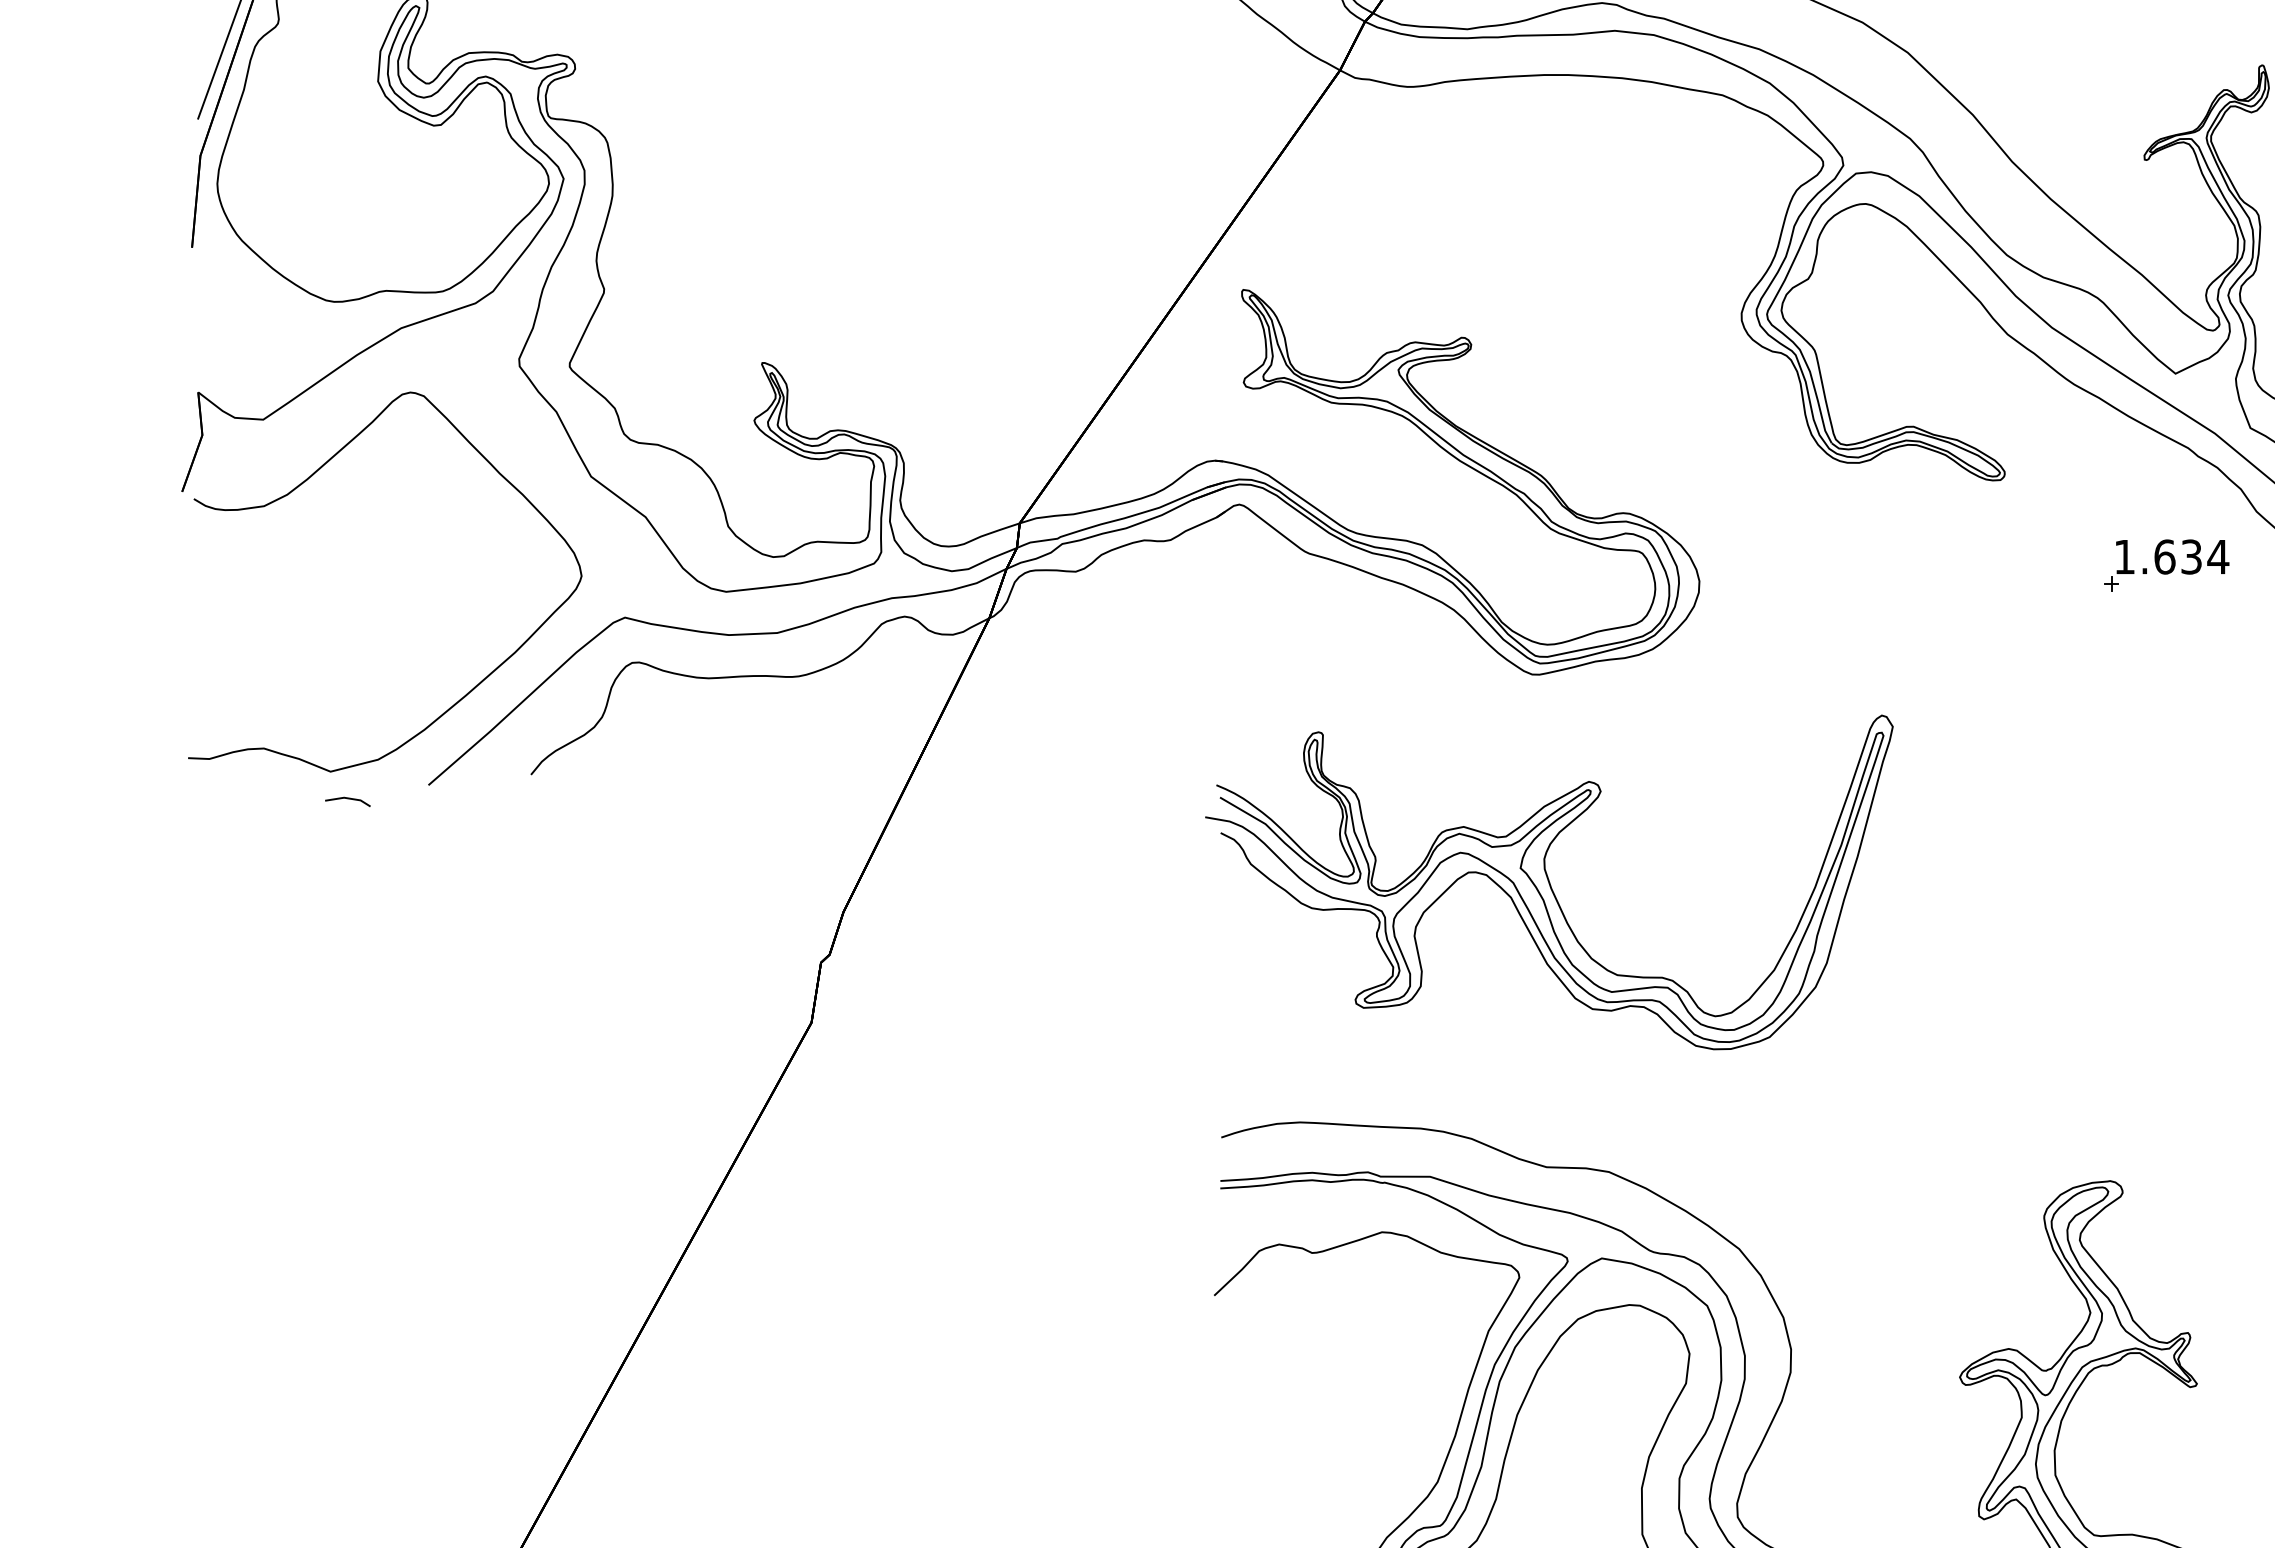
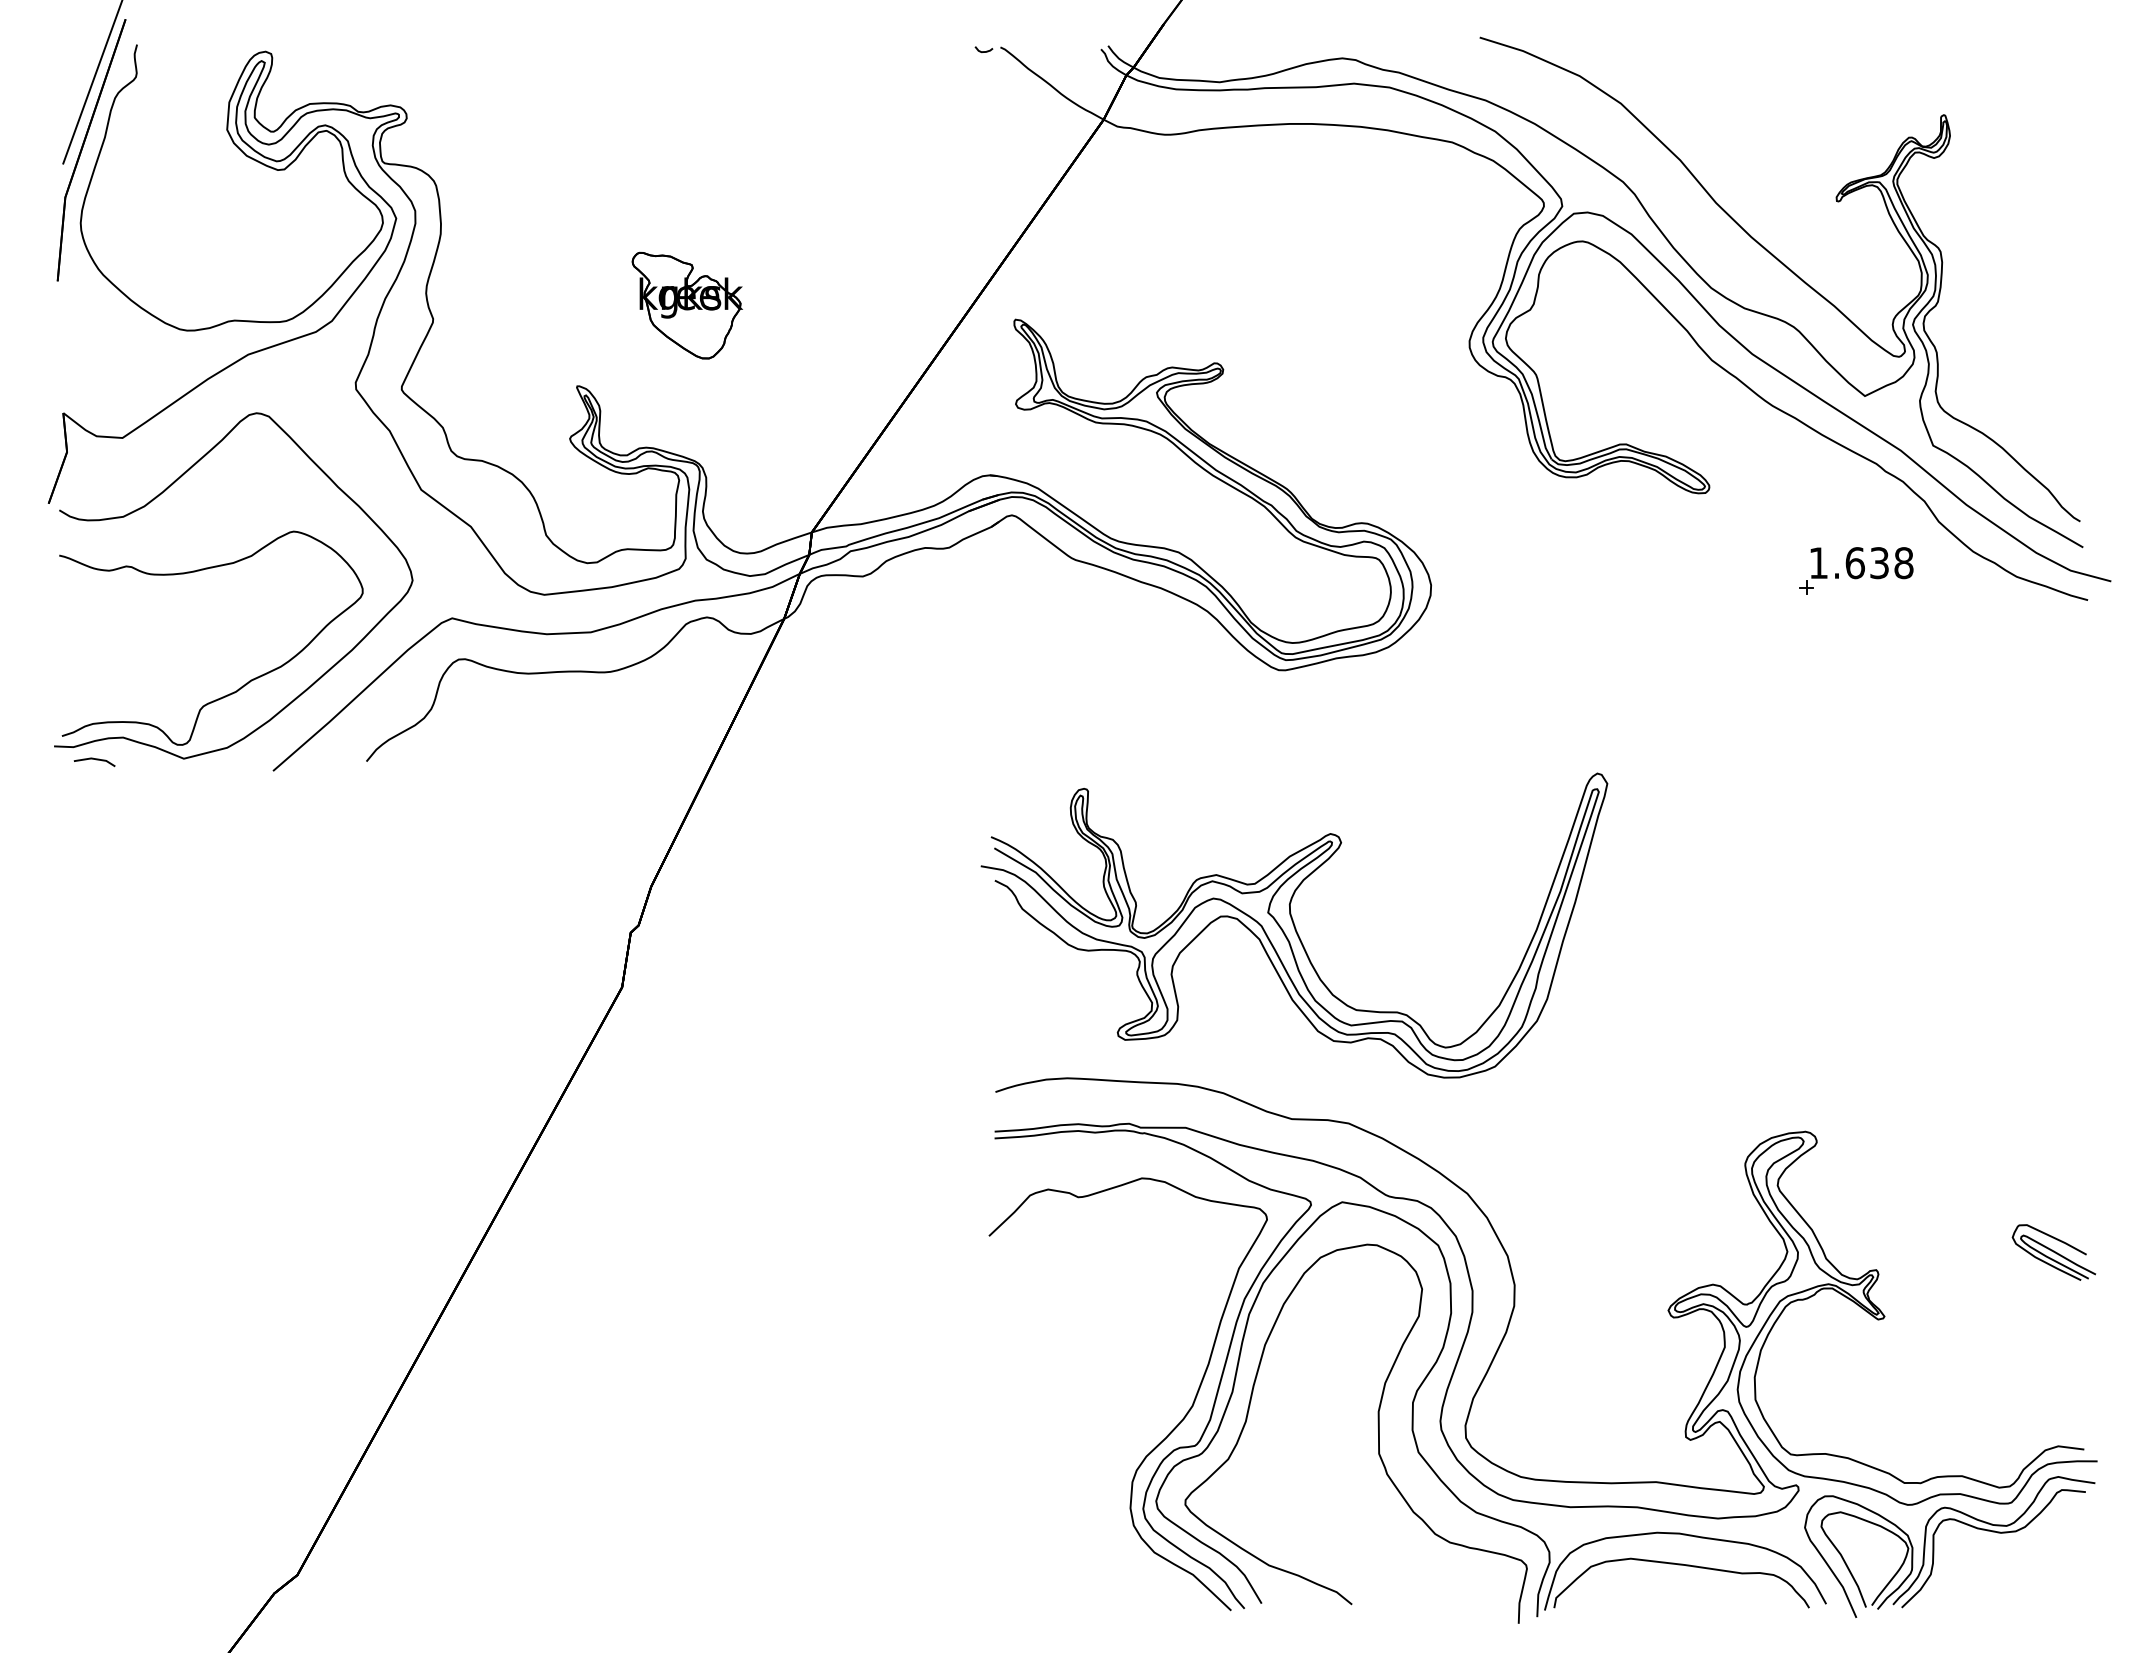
part: (882, 274) -> (686, 305), added
text: (2217, 557) -> (1903, 563), 1.634 -> 1.638
curve: (399, 688) -> (246, 682), added
line: (349, 799) -> (96, 760), moved
part: (1549, 882) -> (1294, 925), moved

